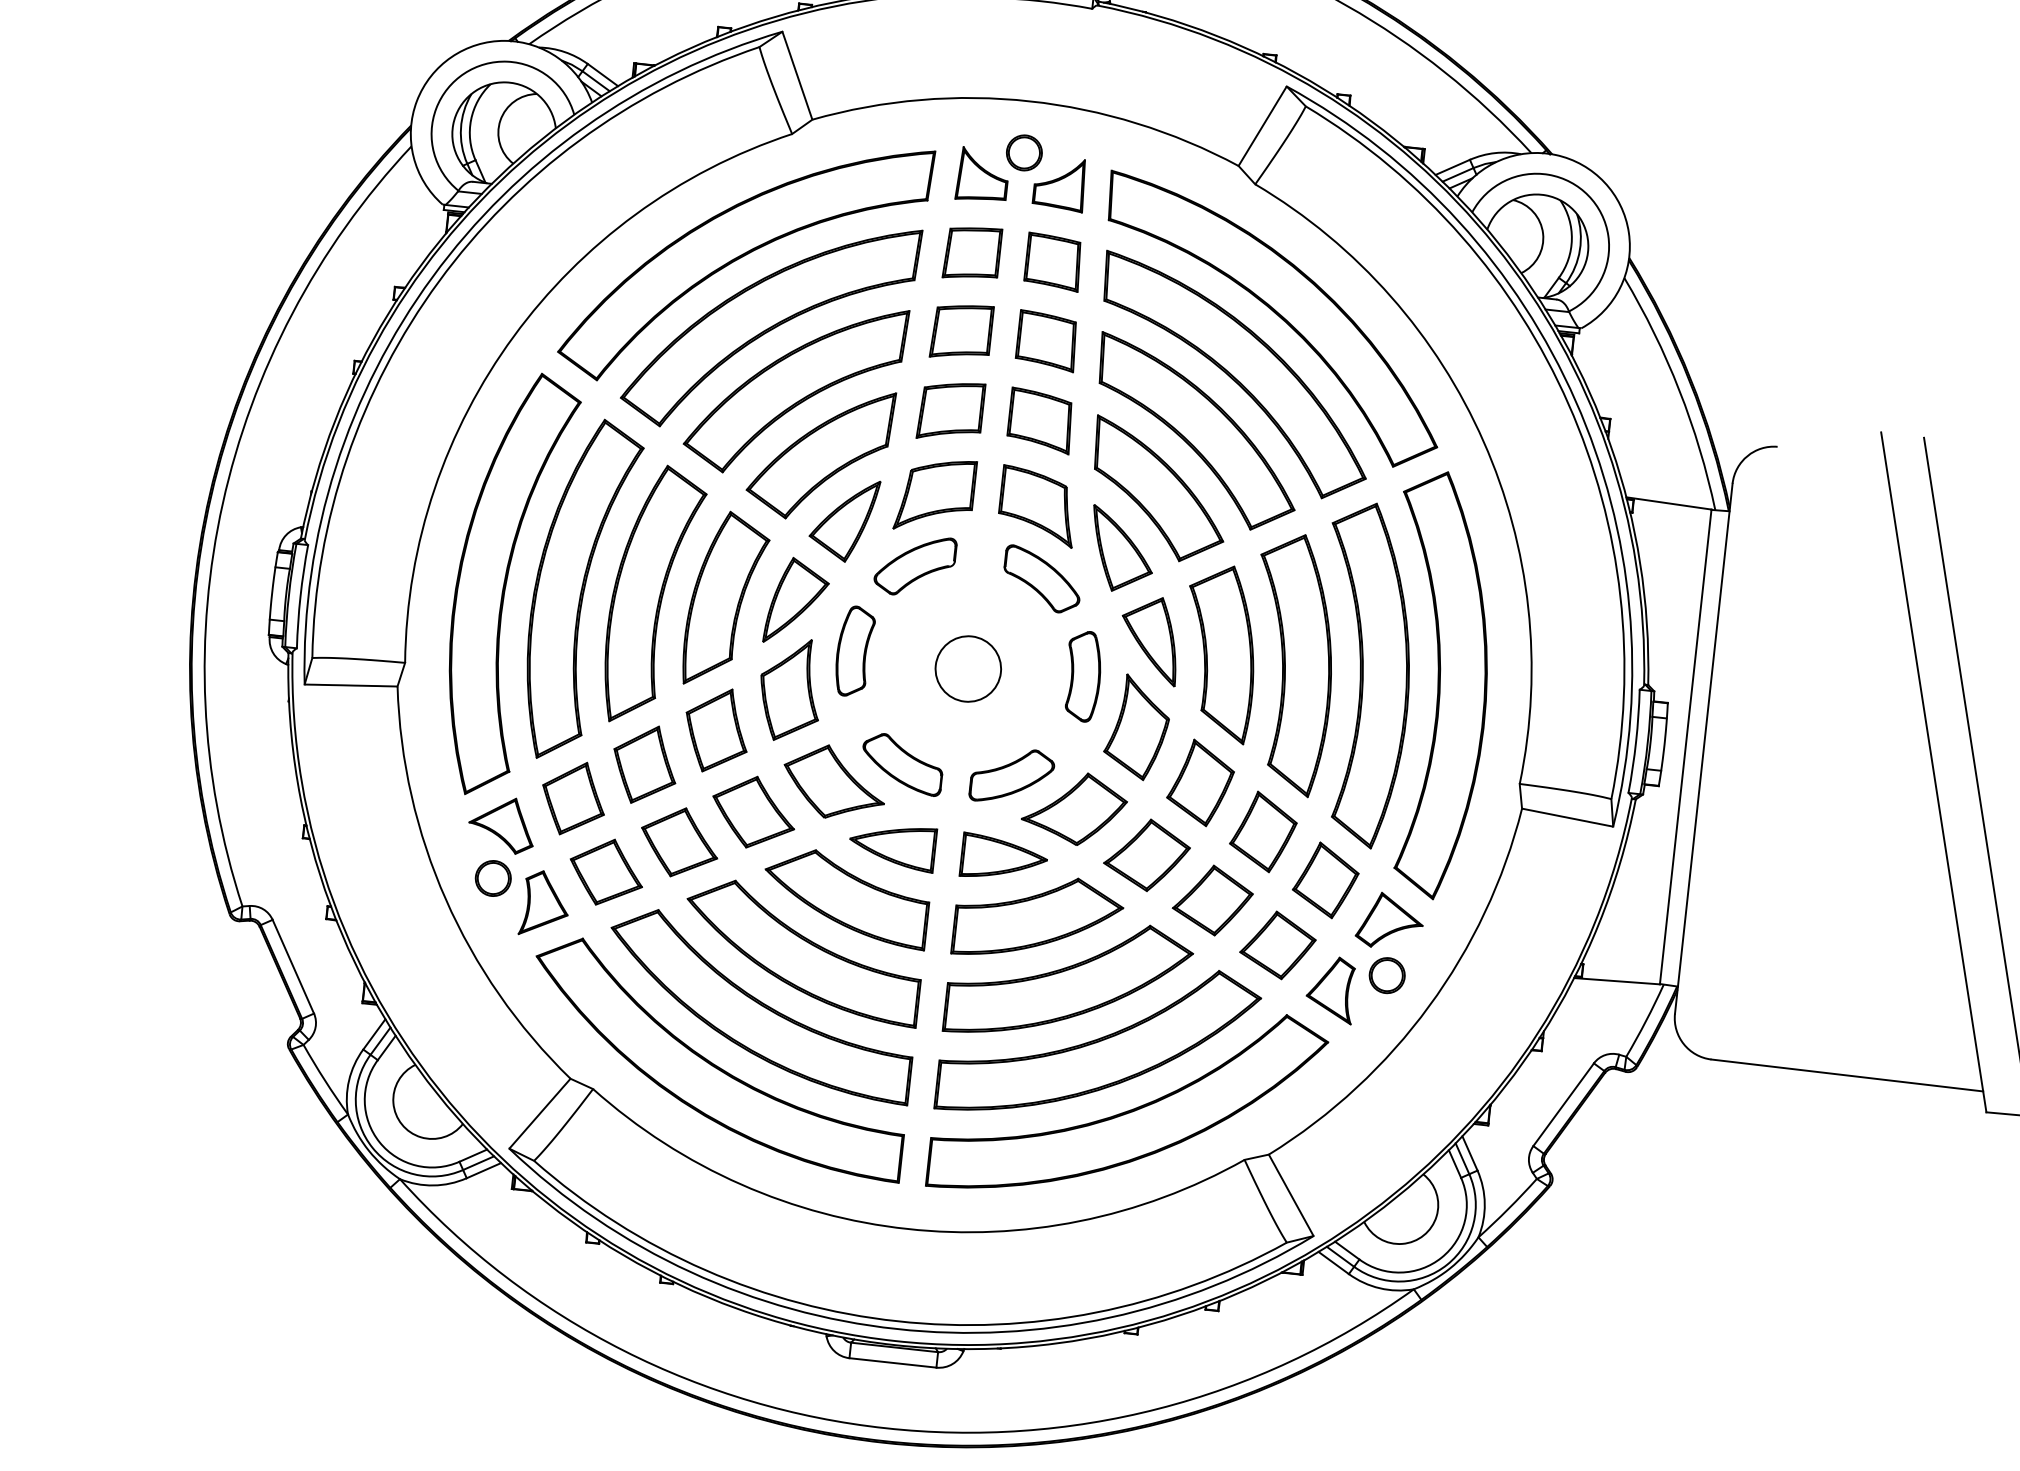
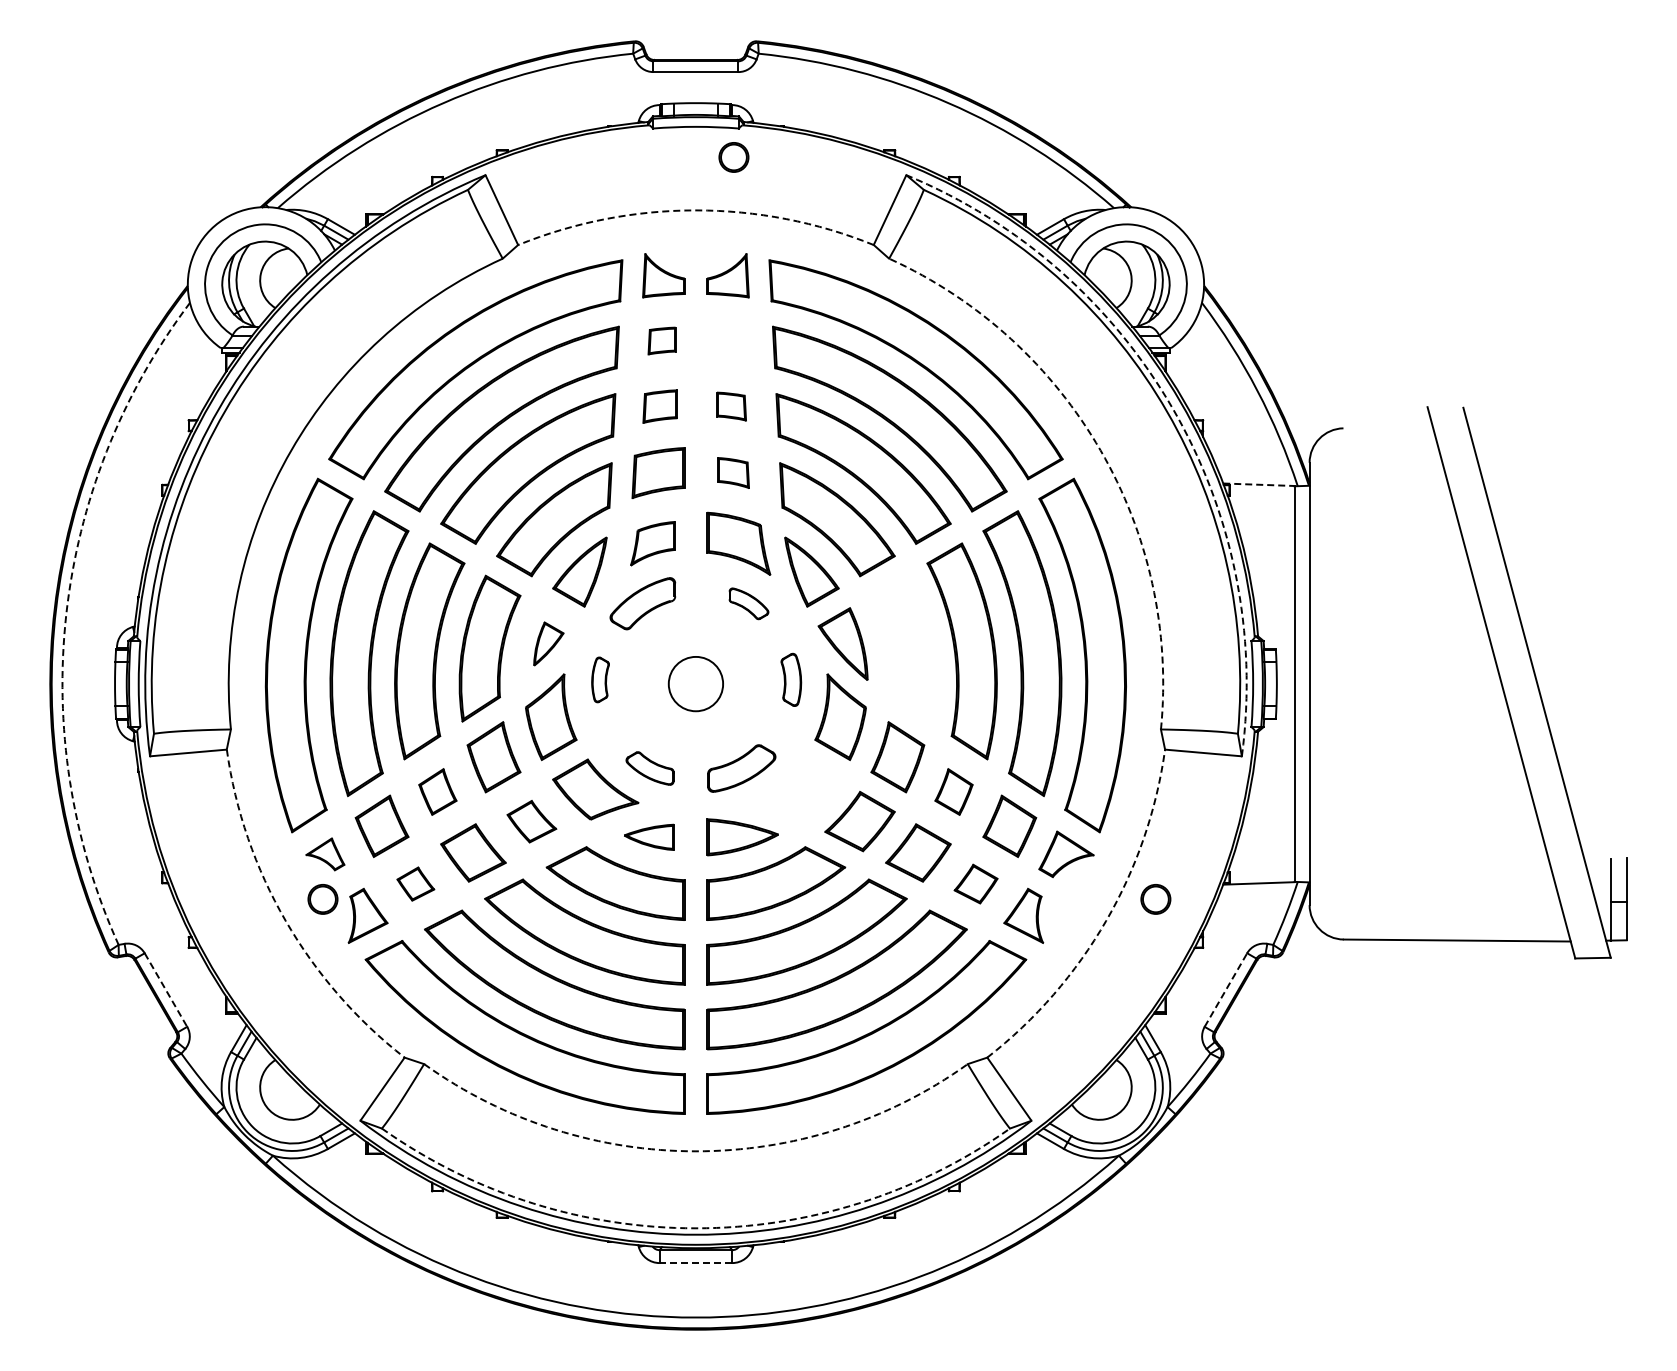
arc: (1029, 101) -> (695, 210), solid -> dashed
circle: (1023, 152) -> (733, 157), moved
part: (971, 252) -> (661, 340), size x0.6
part: (1053, 261) -> (729, 340), removed
part: (961, 331) -> (660, 406), size x0.7
part: (1047, 340) -> (731, 406), size x0.6
arc: (1575, 400) -> (1172, 408), solid -> dashed
part: (1040, 420) -> (733, 472), size x0.6
arc: (1483, 441) -> (1100, 450), solid -> dashed
part: (934, 494) -> (652, 543), size x0.7
arc: (223, 503) -> (66, 614), solid -> dashed
line: (1668, 503) -> (1258, 484), solid -> dashed
part: (1041, 579) -> (748, 603), size x0.6
part: (796, 601) -> (548, 643), size x0.6
part: (854, 651) -> (600, 679), size x0.6
part: (1219, 653) -> (901, 648), removed
part: (1083, 675) -> (791, 679), size x0.7
part: (644, 764) -> (437, 791), size x0.7
part: (901, 764) -> (649, 768), size x0.7
part: (1073, 808) -> (795, 789), removed
part: (753, 812) -> (531, 821), size x0.7
part: (502, 825) -> (325, 854), size x0.7
part: (1263, 831) -> (953, 791), size x0.7
part: (892, 846) -> (649, 837), size x0.7
part: (606, 871) -> (415, 883), size x0.6
arc: (445, 898) -> (285, 920), solid -> dashed
part: (1277, 944) -> (975, 883), size x0.7
line: (293, 967) -> (166, 990), solid -> dashed
part: (1386, 975) -> (1155, 899), moved
arc: (1429, 1005) -> (1106, 920), solid -> dashed
line: (1563, 1105) -> (1225, 990), solid -> dashed
arc: (906, 1229) -> (695, 1151), solid -> dashed
arc: (896, 1321) -> (695, 1228), solid -> dashed
line: (892, 1363) -> (695, 1263), solid -> dashed

